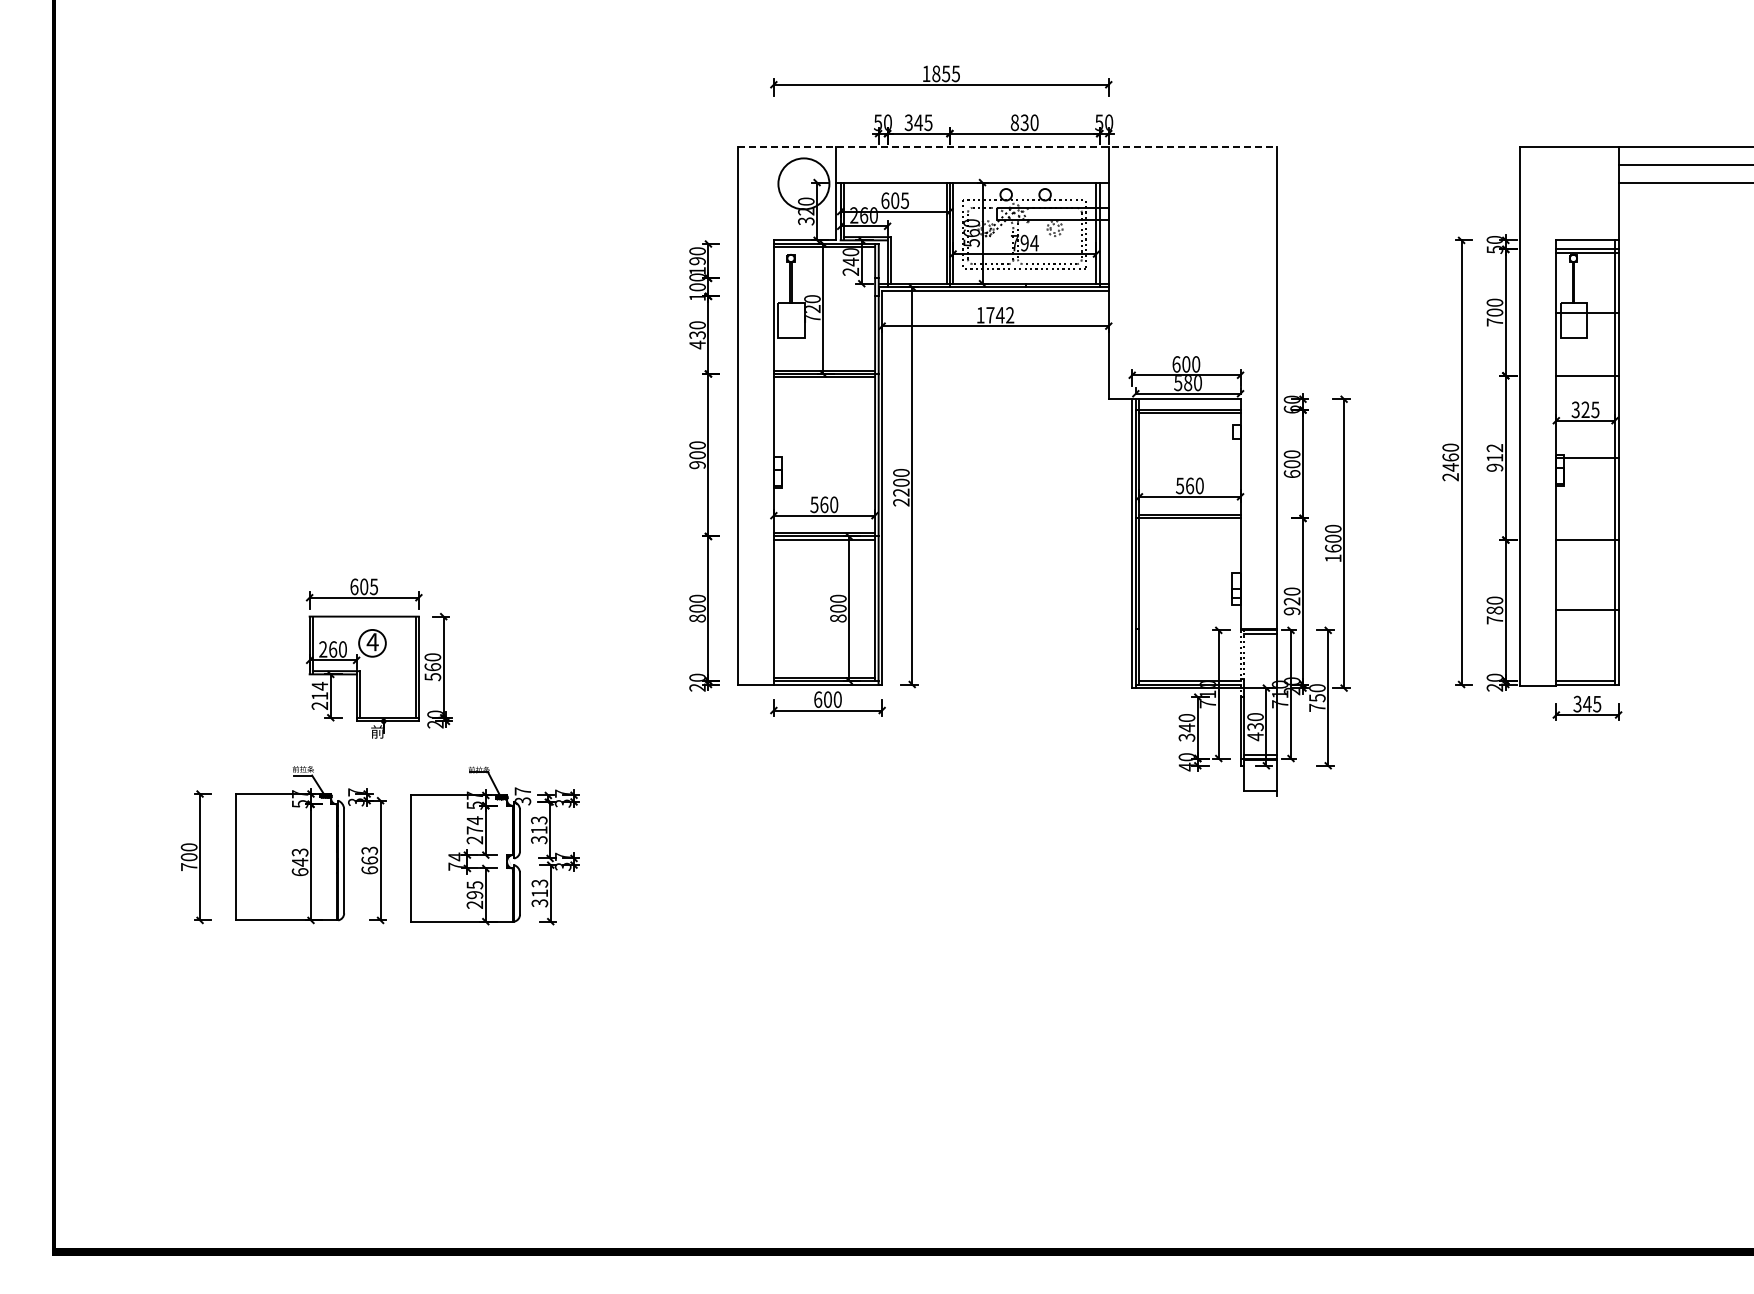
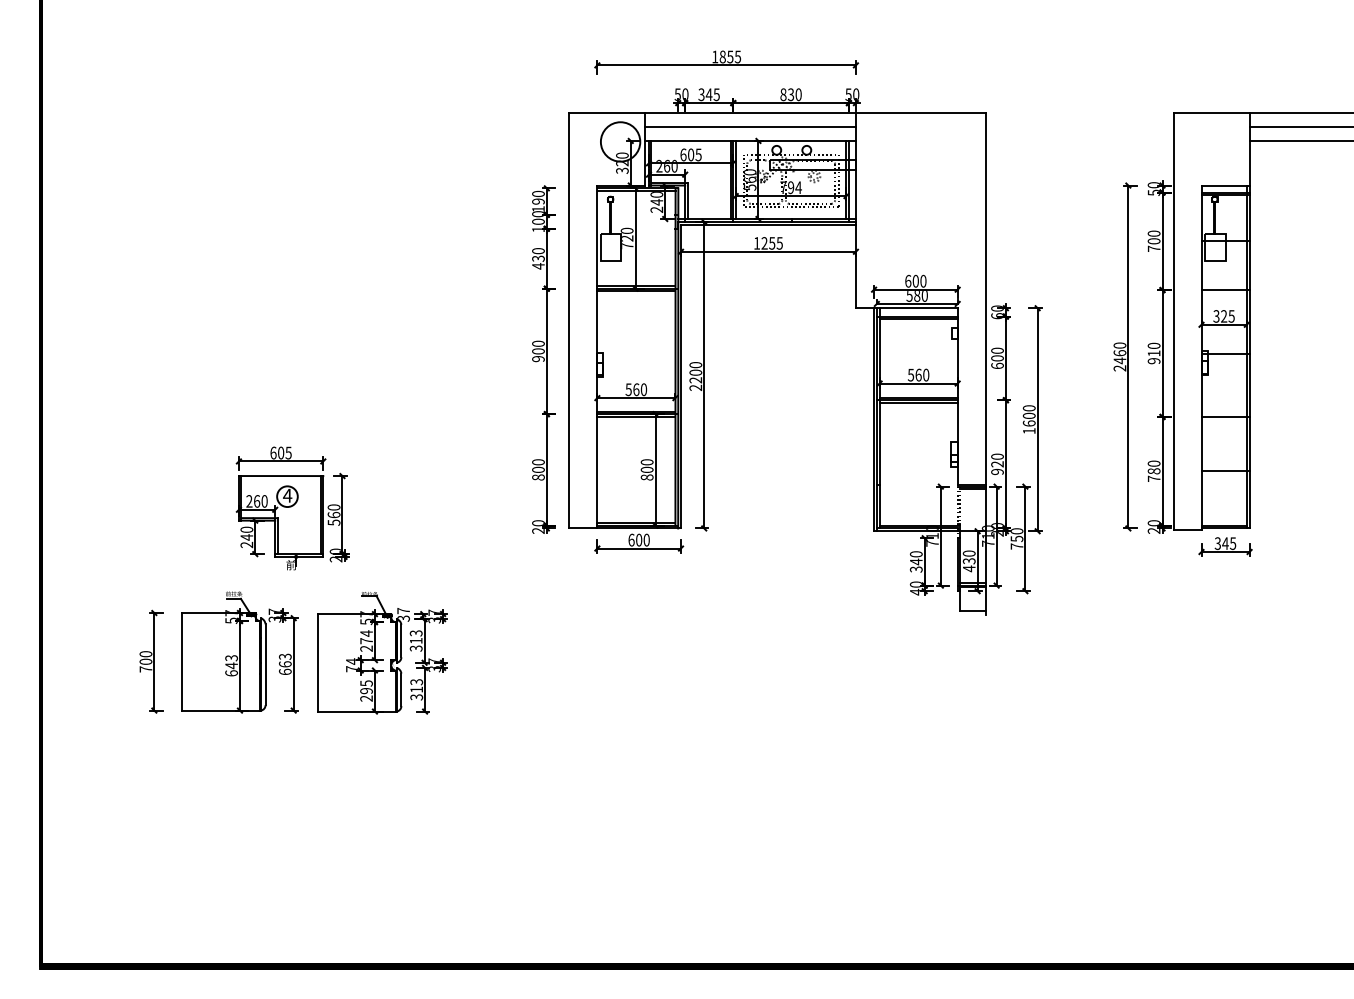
line: (1007, 146) -> (777, 113), dashed -> solid
line: (972, 164) -> (750, 126), added
text: (1000, 315) -> (772, 243), 1742 -> 1255
text: (1494, 448) -> (1153, 346), 912 -> 910
line: (1189, 521) -> (918, 402), added
text: (319, 690) -> (246, 533), 214 -> 240

